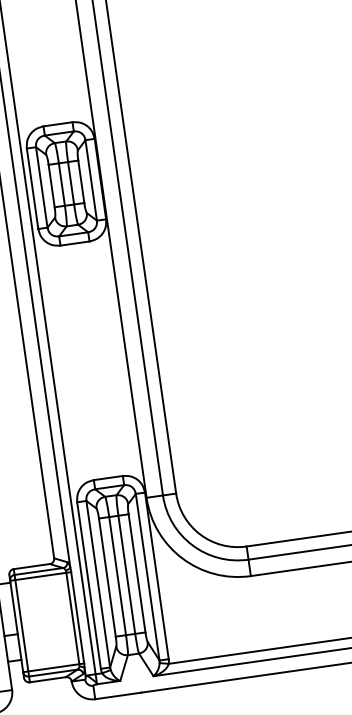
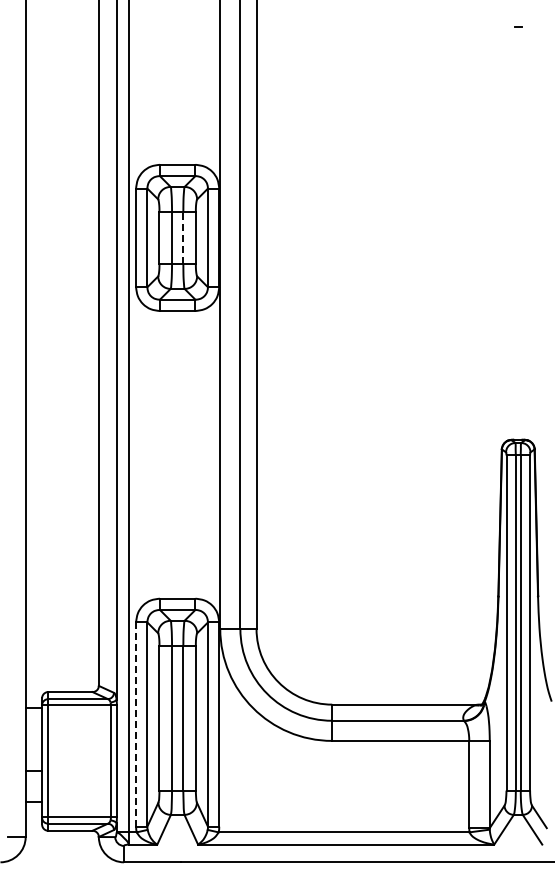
line: (71, 182) -> (183, 237), solid -> dashed
line: (89, 585) -> (136, 724), solid -> dashed

